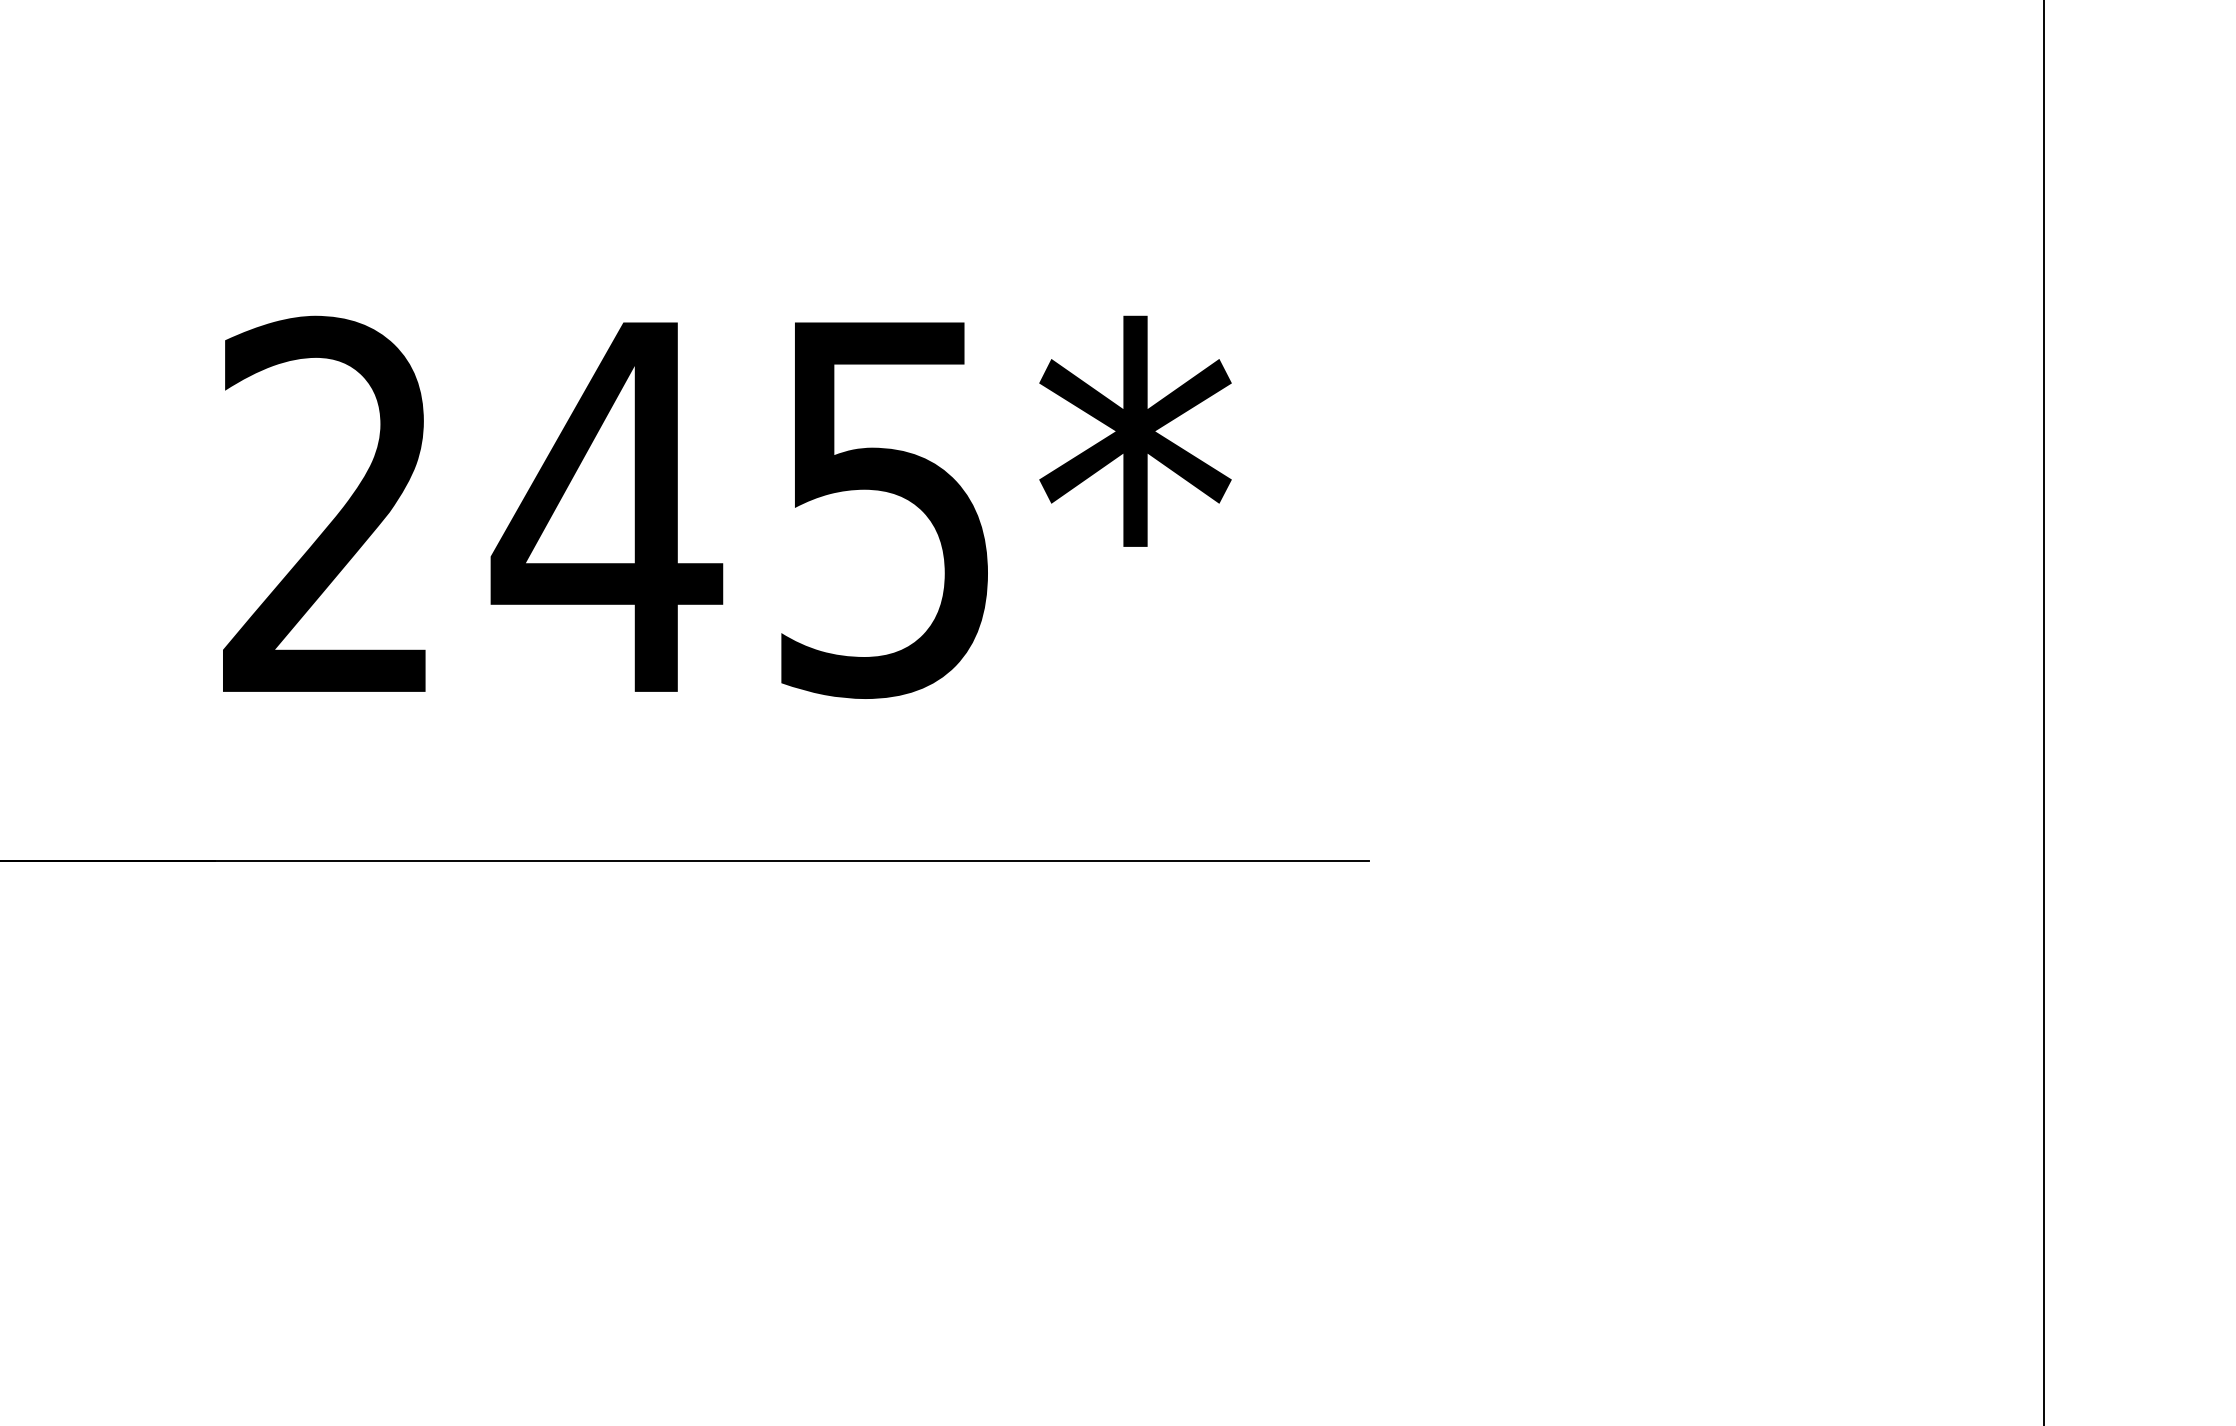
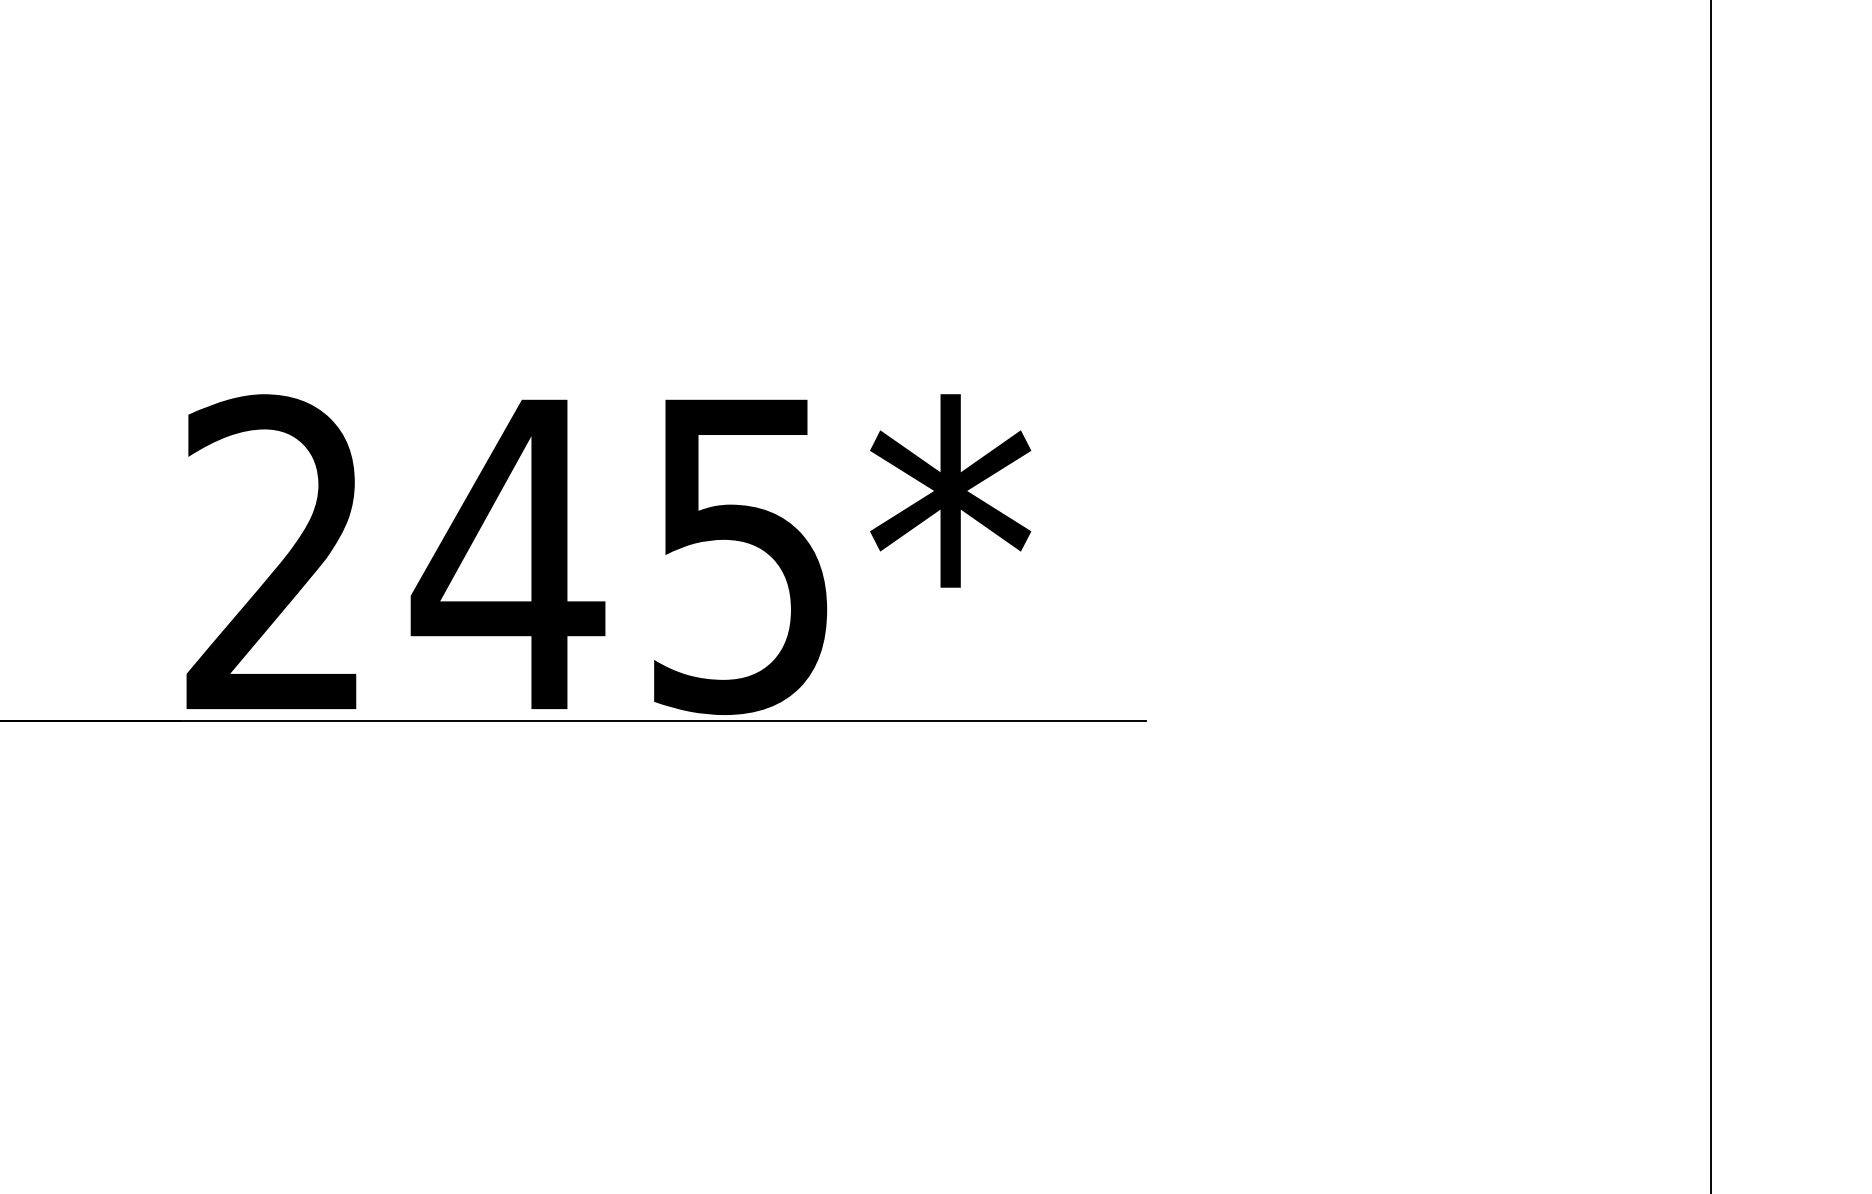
text: (727, 506) -> (609, 553), moved

